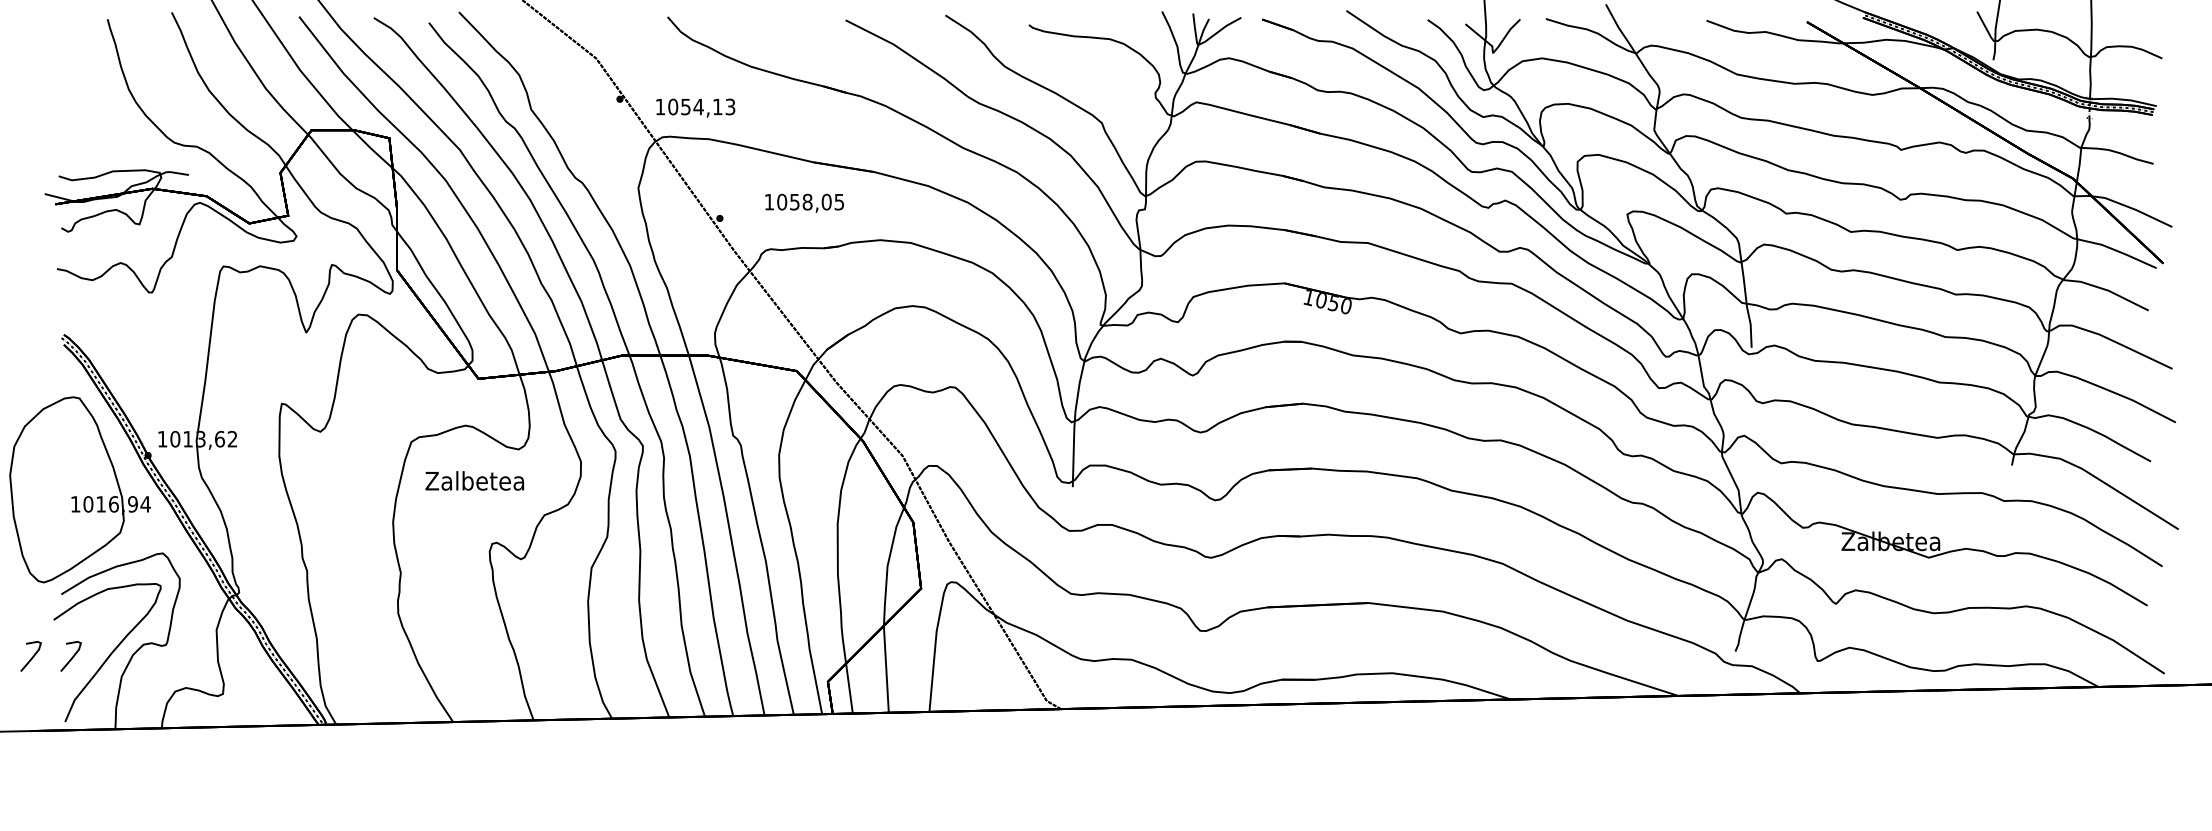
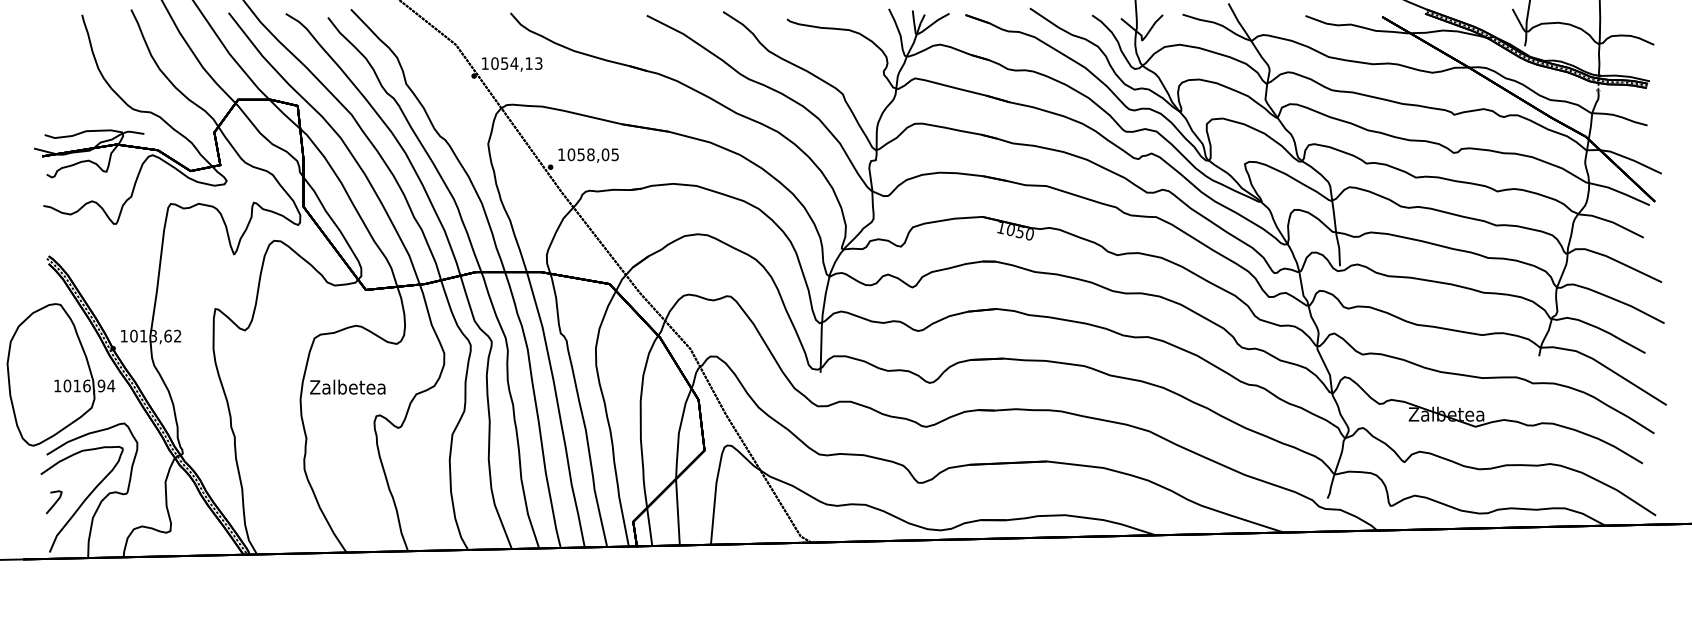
text: (695, 107) -> (512, 63), moved
text: (804, 202) -> (588, 155), moved
text: (474, 480) -> (347, 386), moved
curve: (31, 657) -> (23, 503), removed

